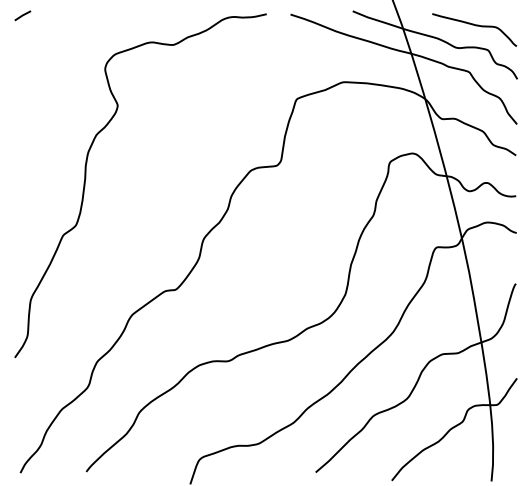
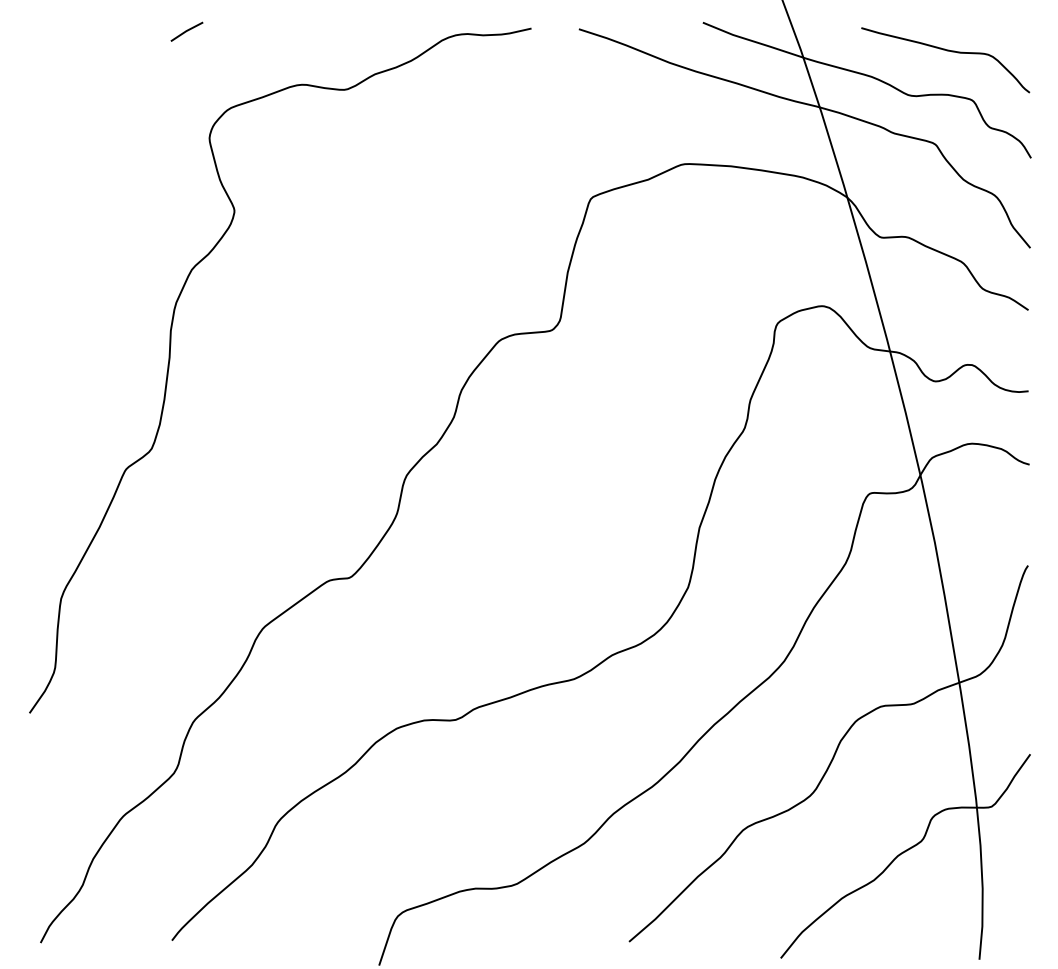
line: (22, 15) -> (186, 31), moved

